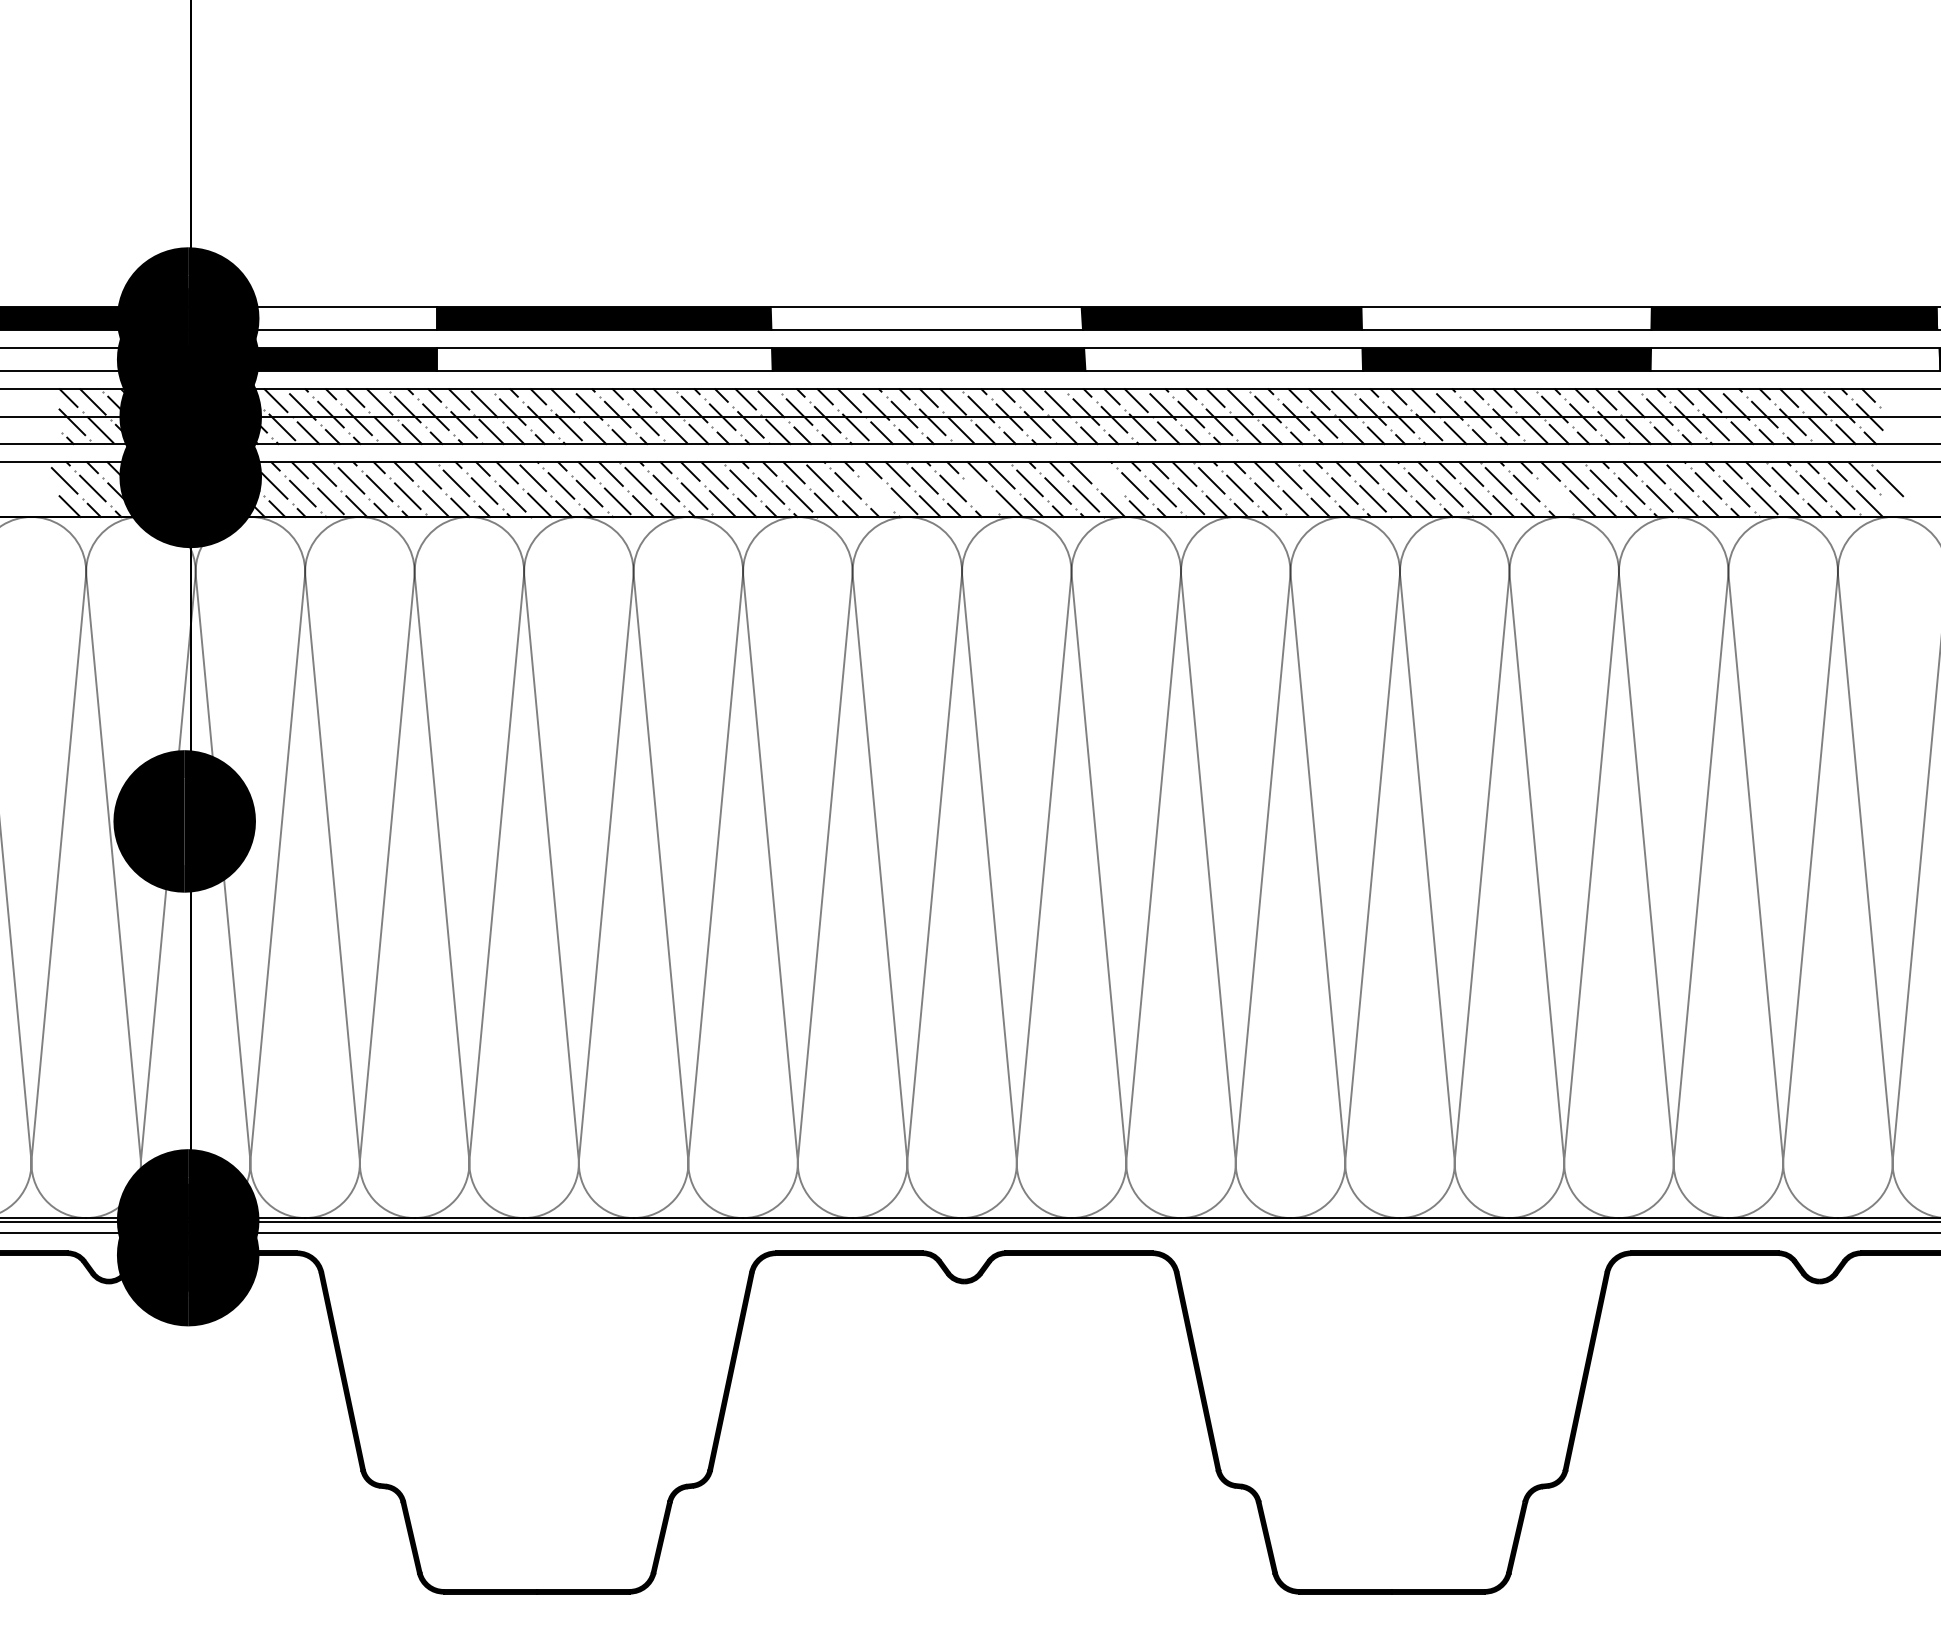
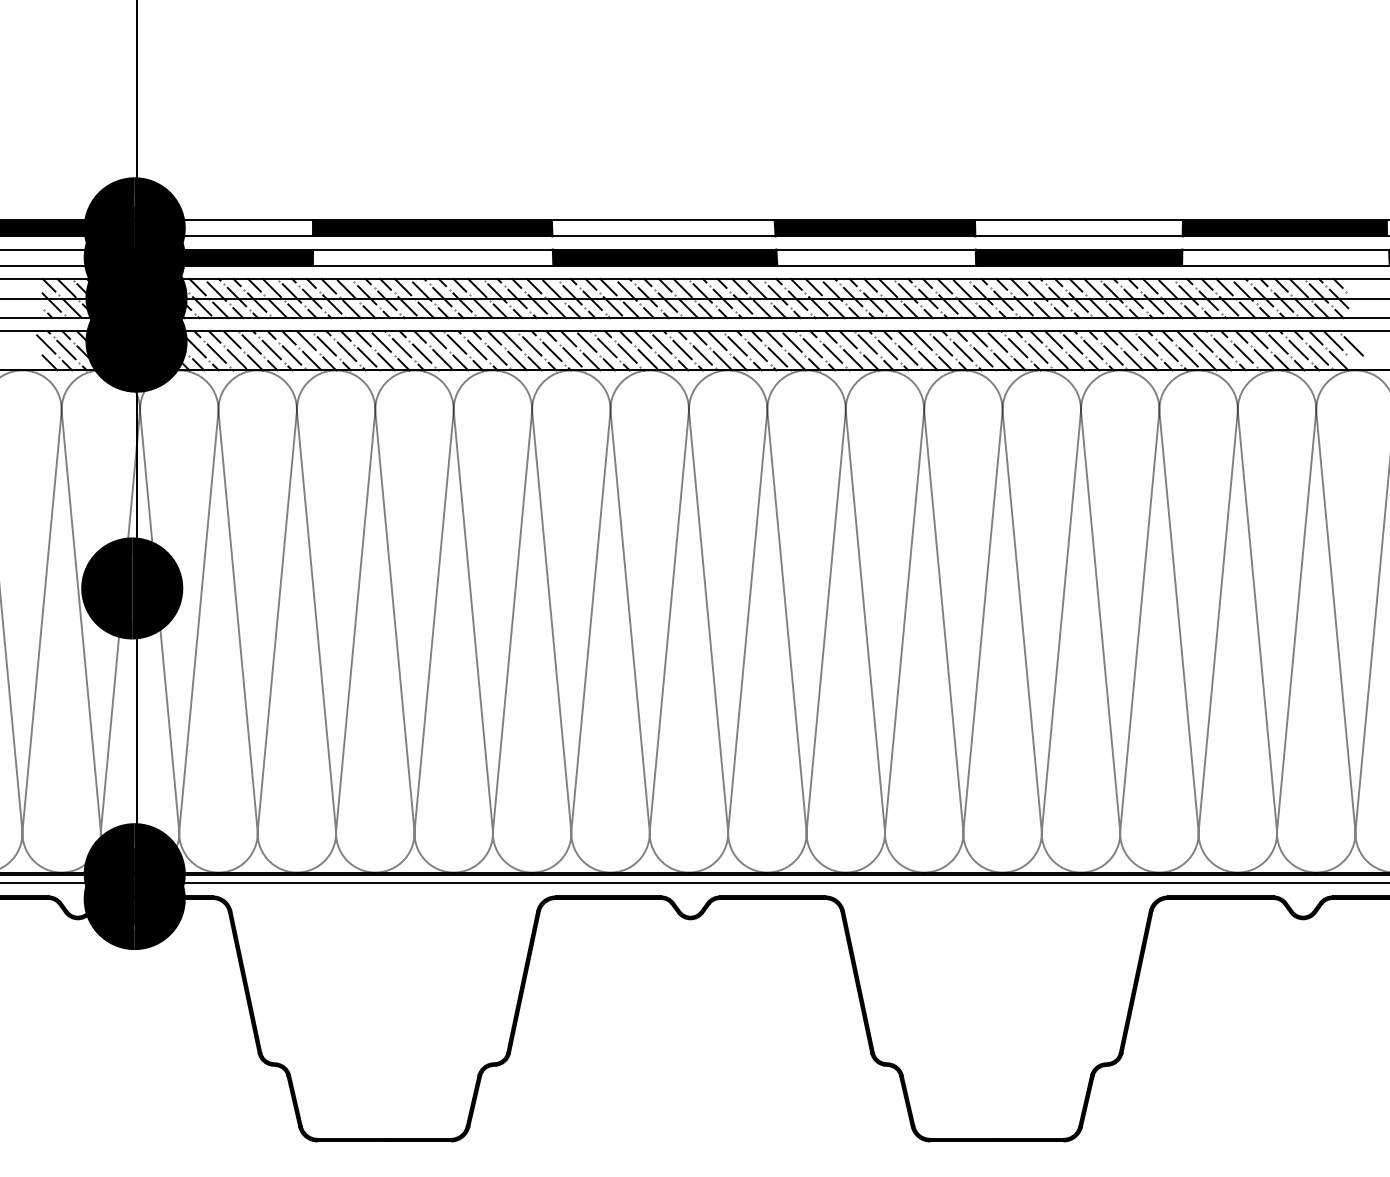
line: (1106, 478) -> (792, 342), added
line: (876, 493) -> (627, 353), added
line: (980, 496) -> (702, 355), added
line: (1554, 496) -> (1113, 355), added

